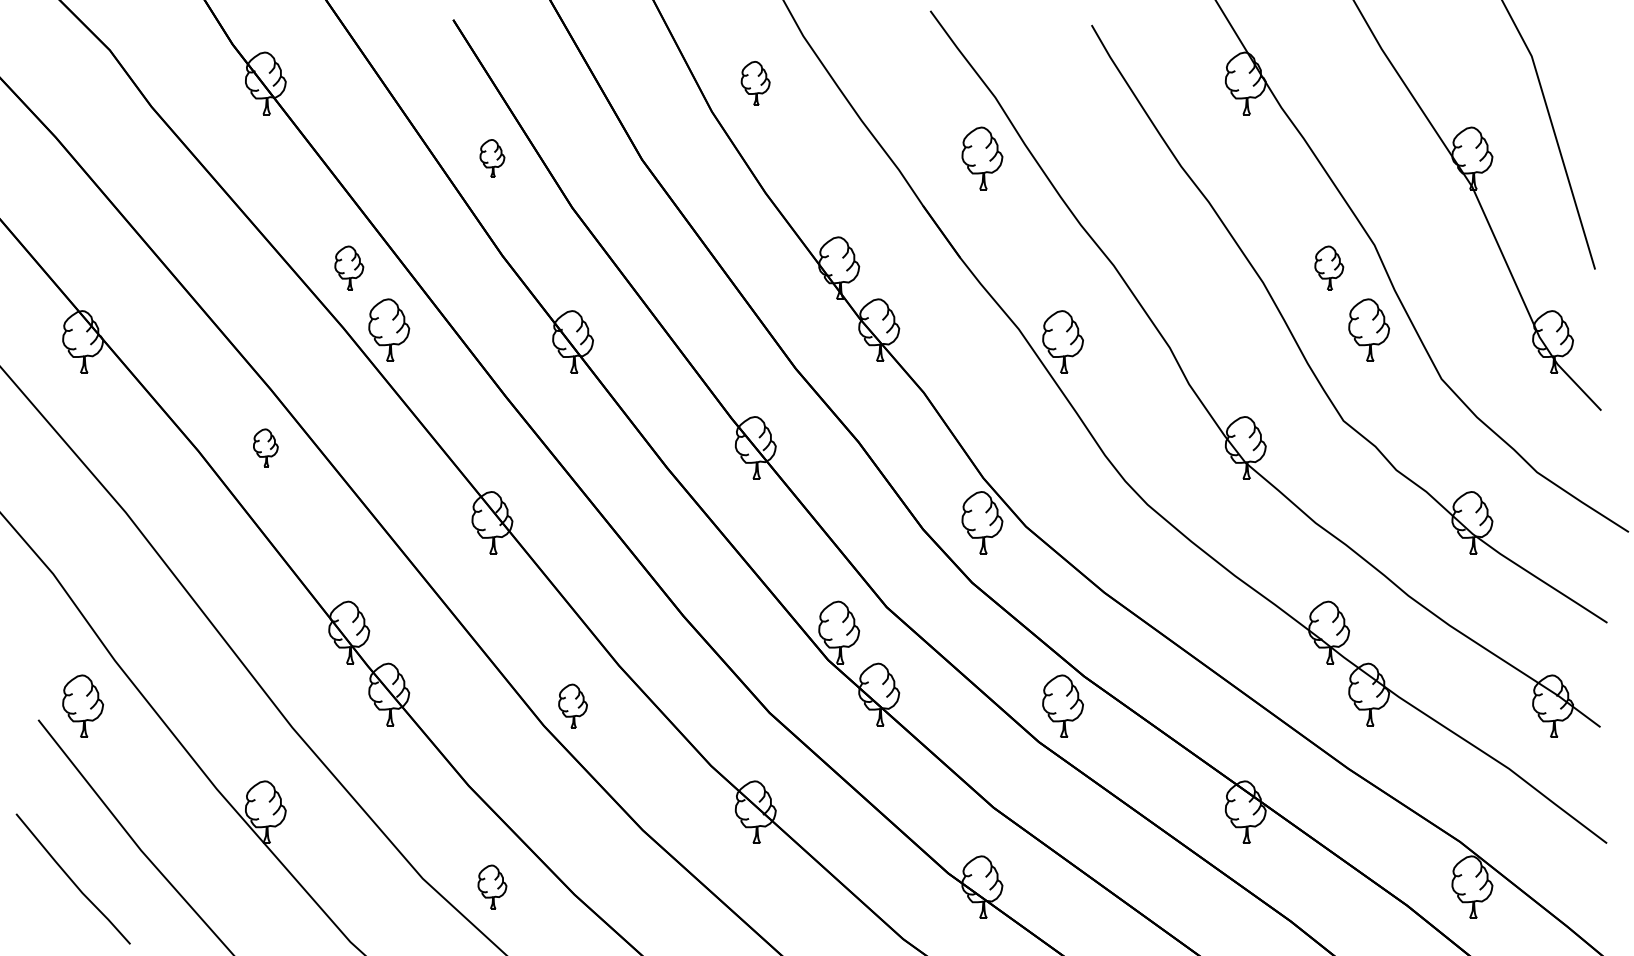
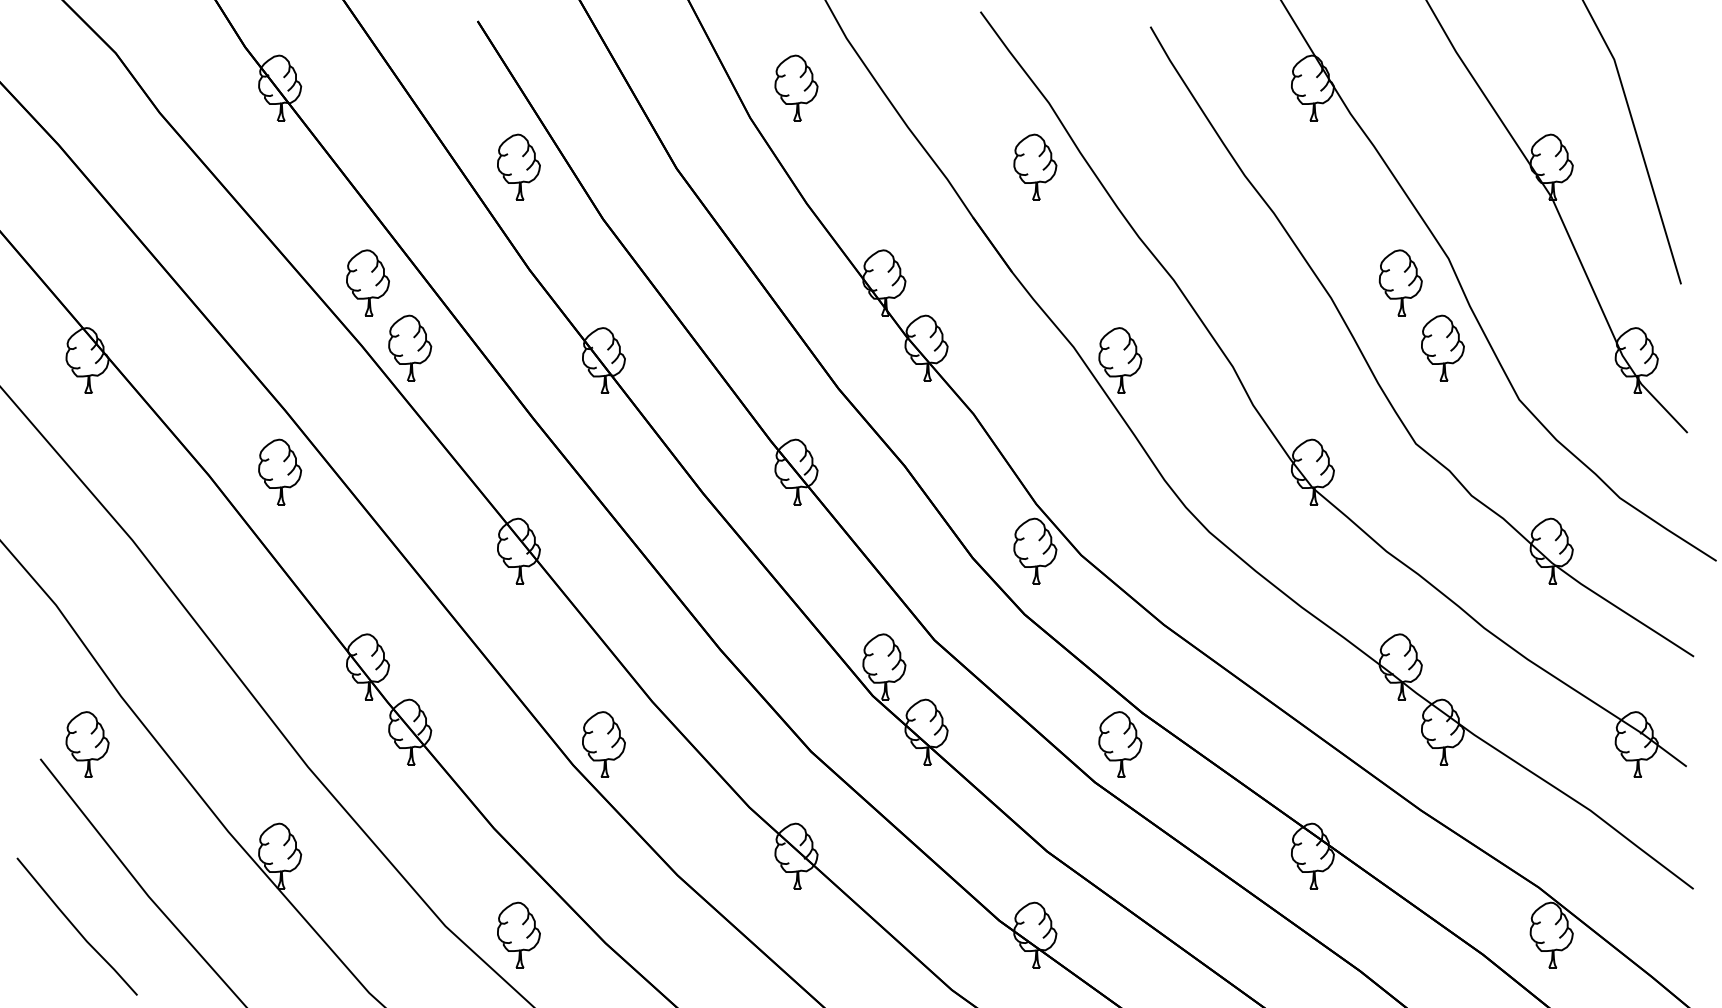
part: (755, 83) -> (796, 88), size x1.43
part: (492, 158) -> (519, 167), size x1.67
part: (349, 267) -> (368, 282), size x1.43
part: (1329, 267) -> (1401, 282), size x1.43
part: (265, 447) -> (279, 471), size x1.67
part: (572, 705) -> (603, 743), size x1.43
part: (492, 886) -> (519, 934), size x1.43

